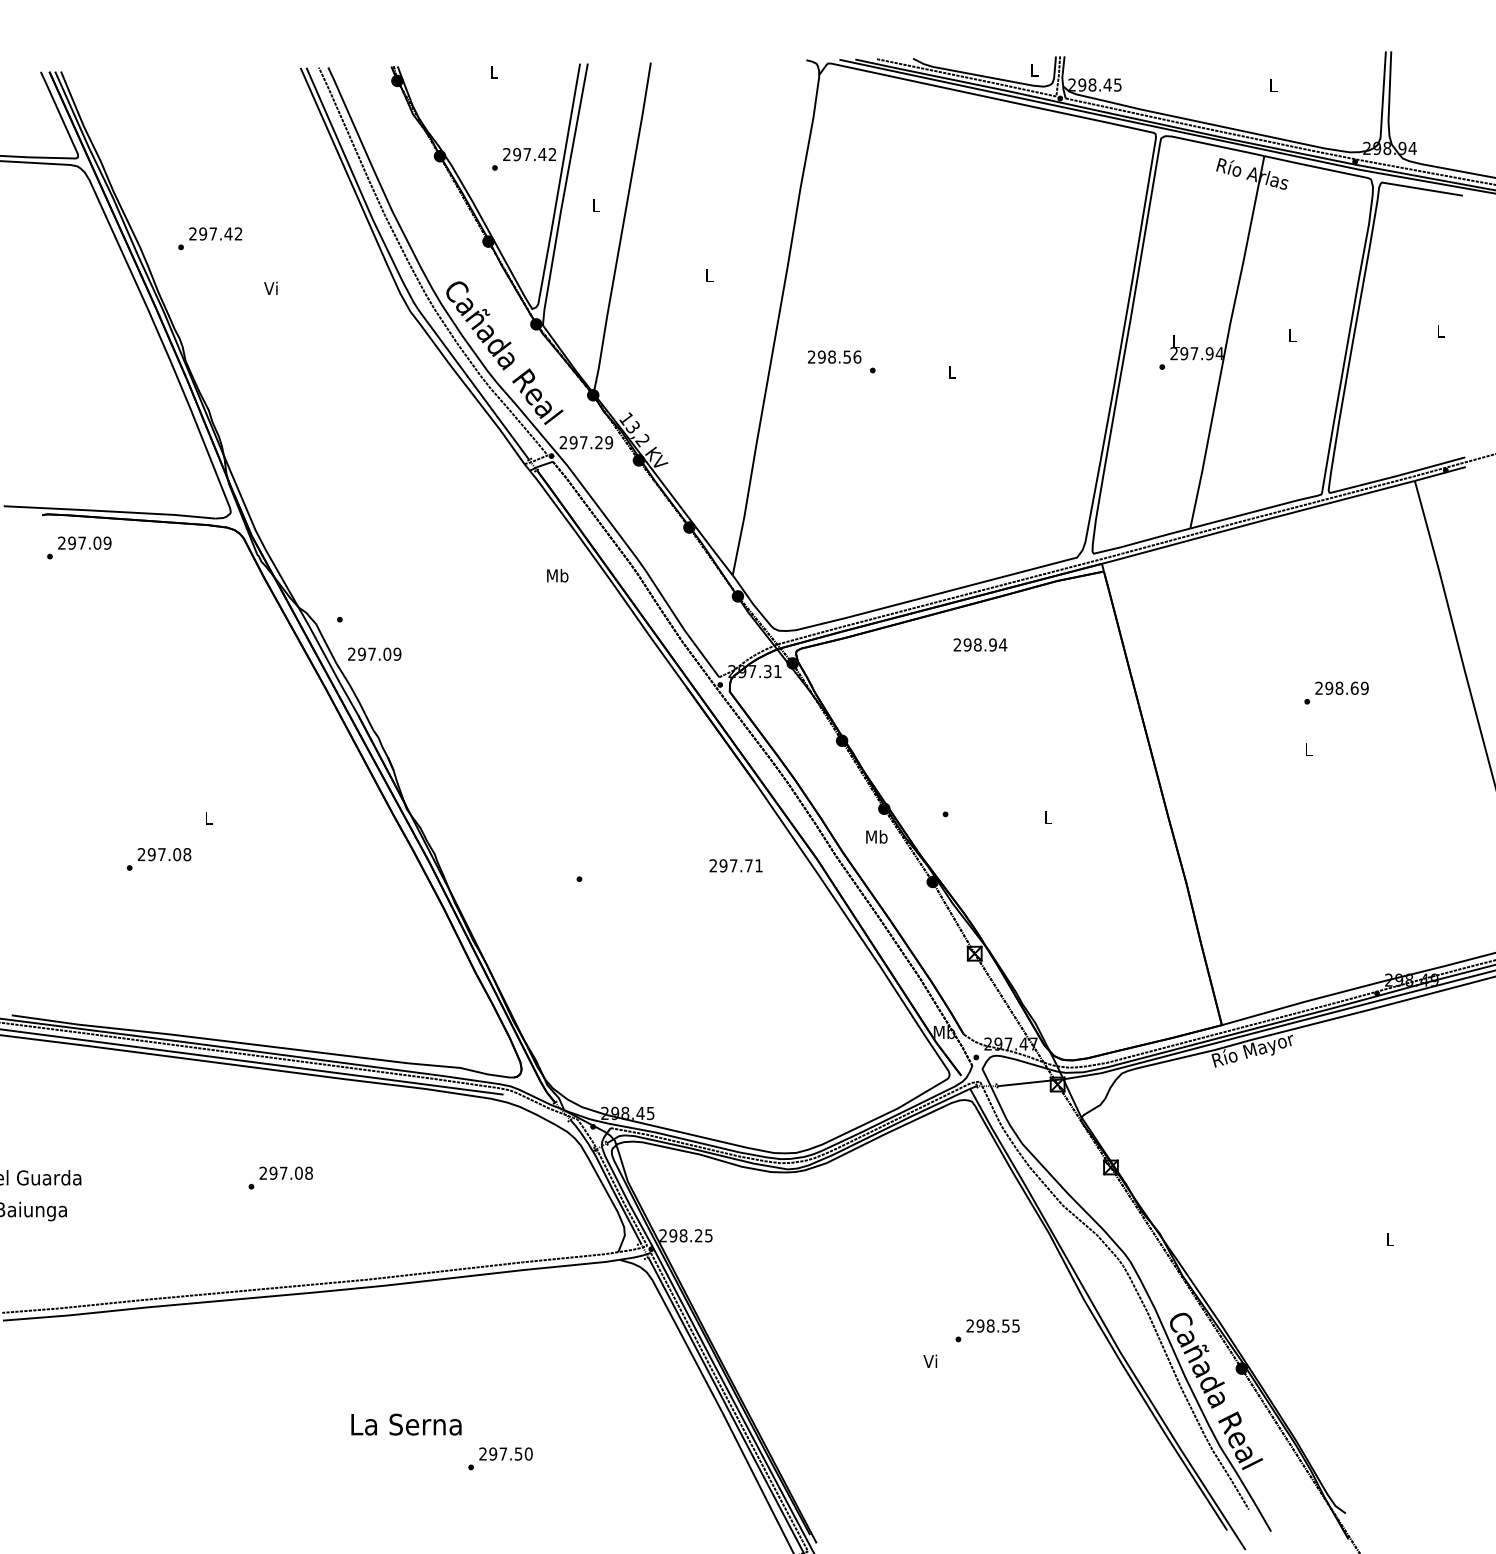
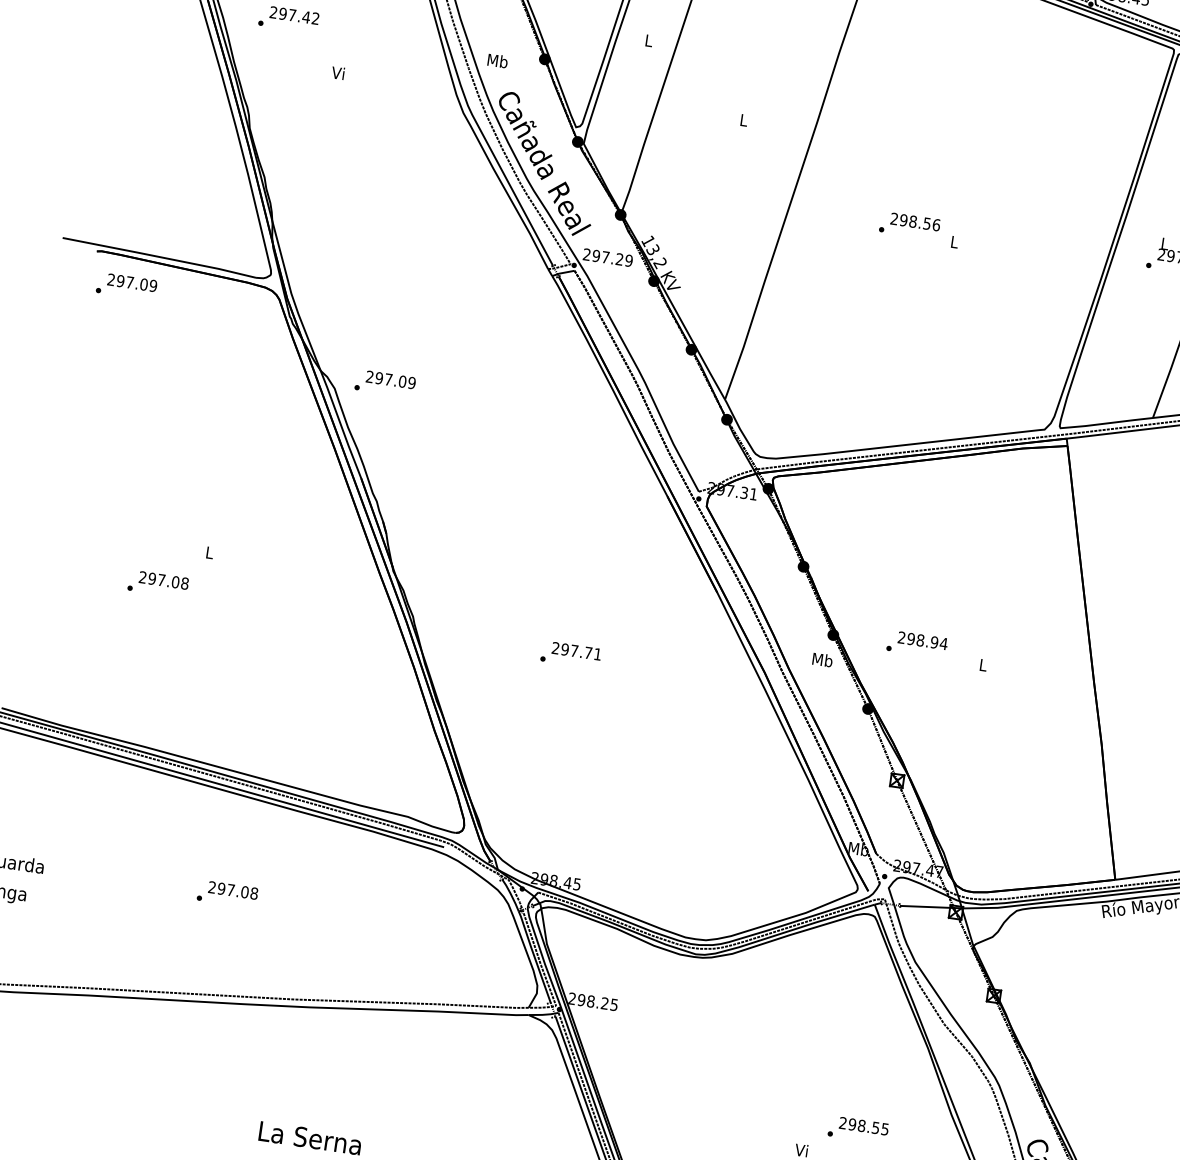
text: (834, 356) -> (915, 221), moved
text: (557, 575) -> (497, 60), moved
text: (980, 644) -> (923, 640), moved
text: (374, 653) -> (390, 379), moved
text: (735, 865) -> (576, 650), moved

